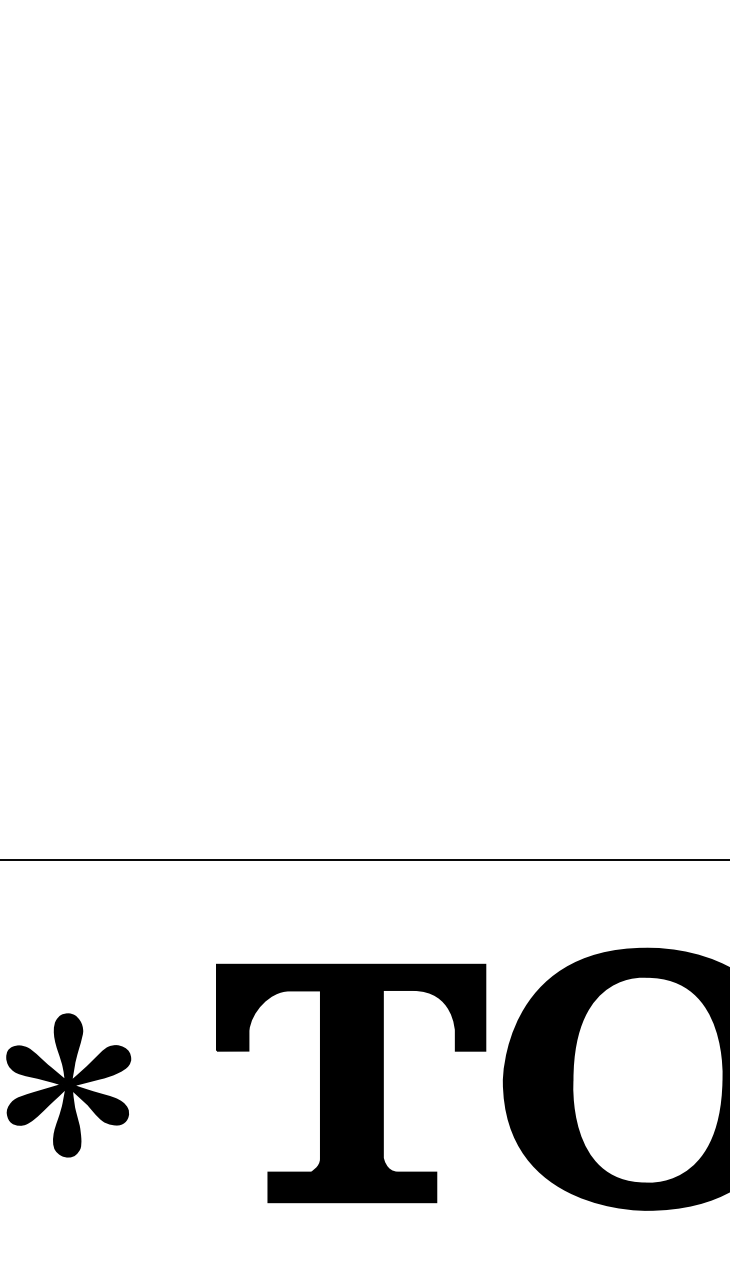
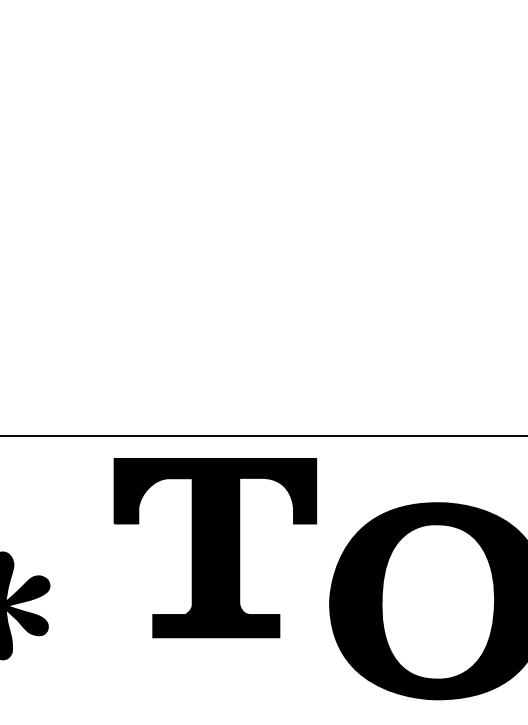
part: (351, 1083) -> (215, 548), moved

